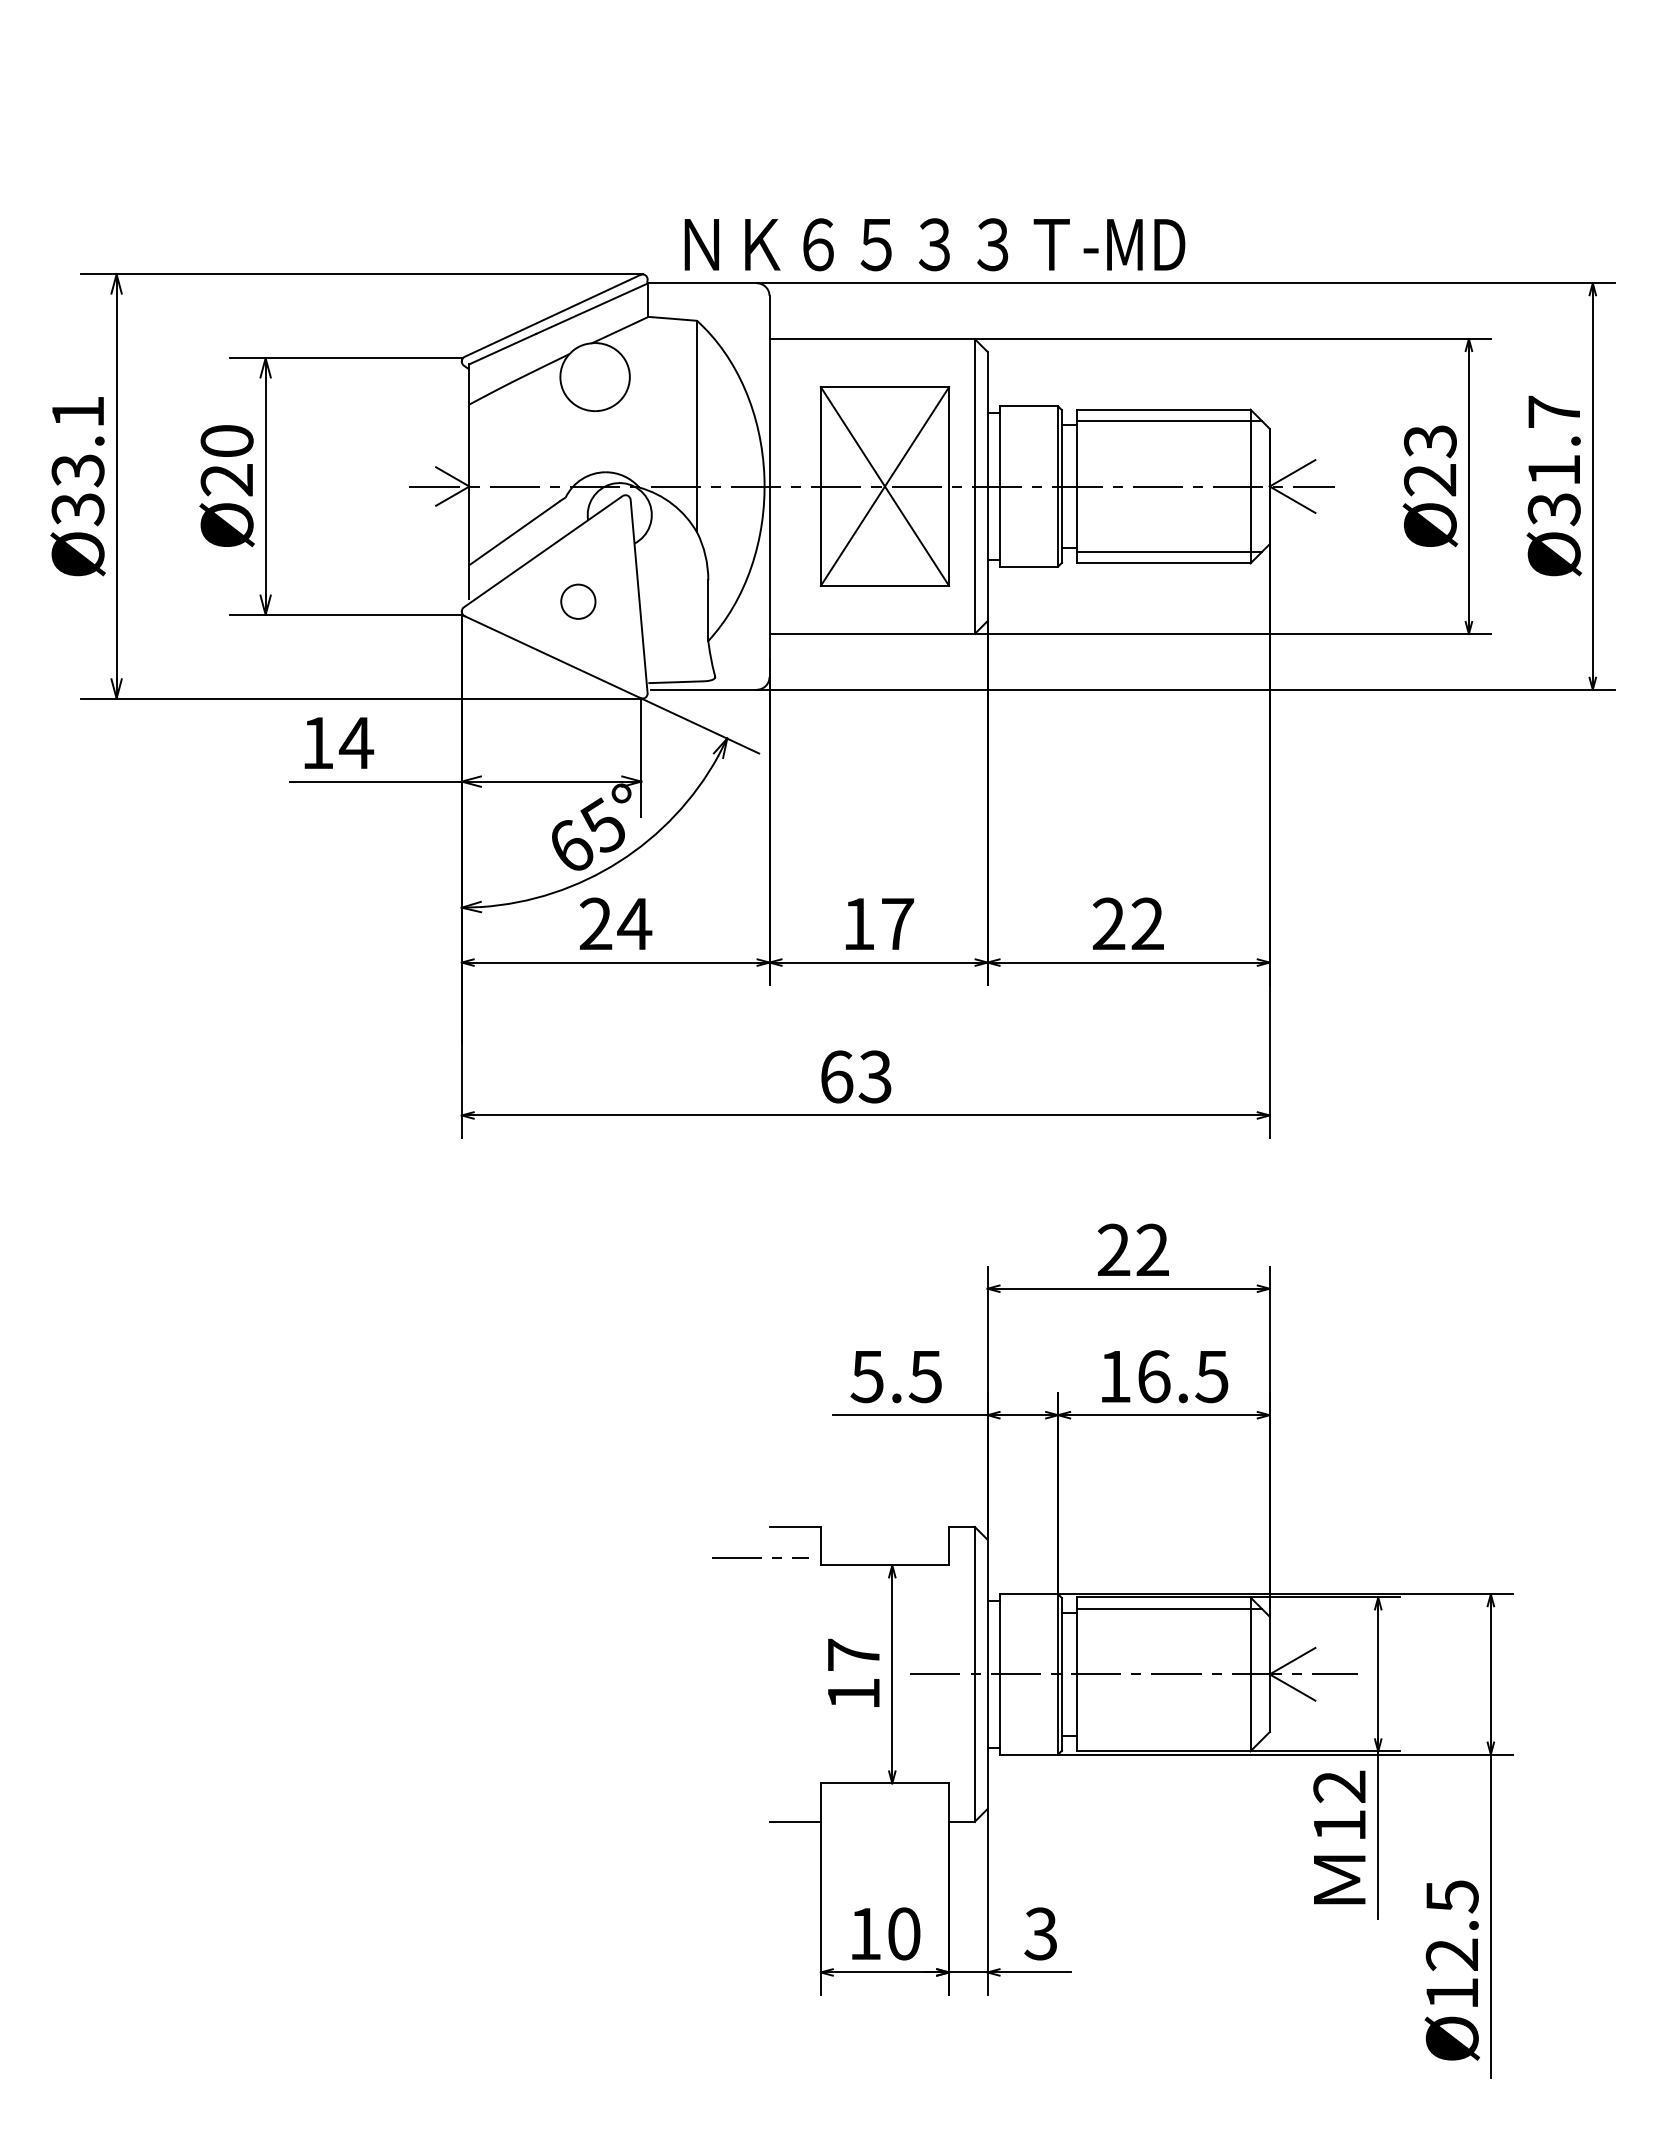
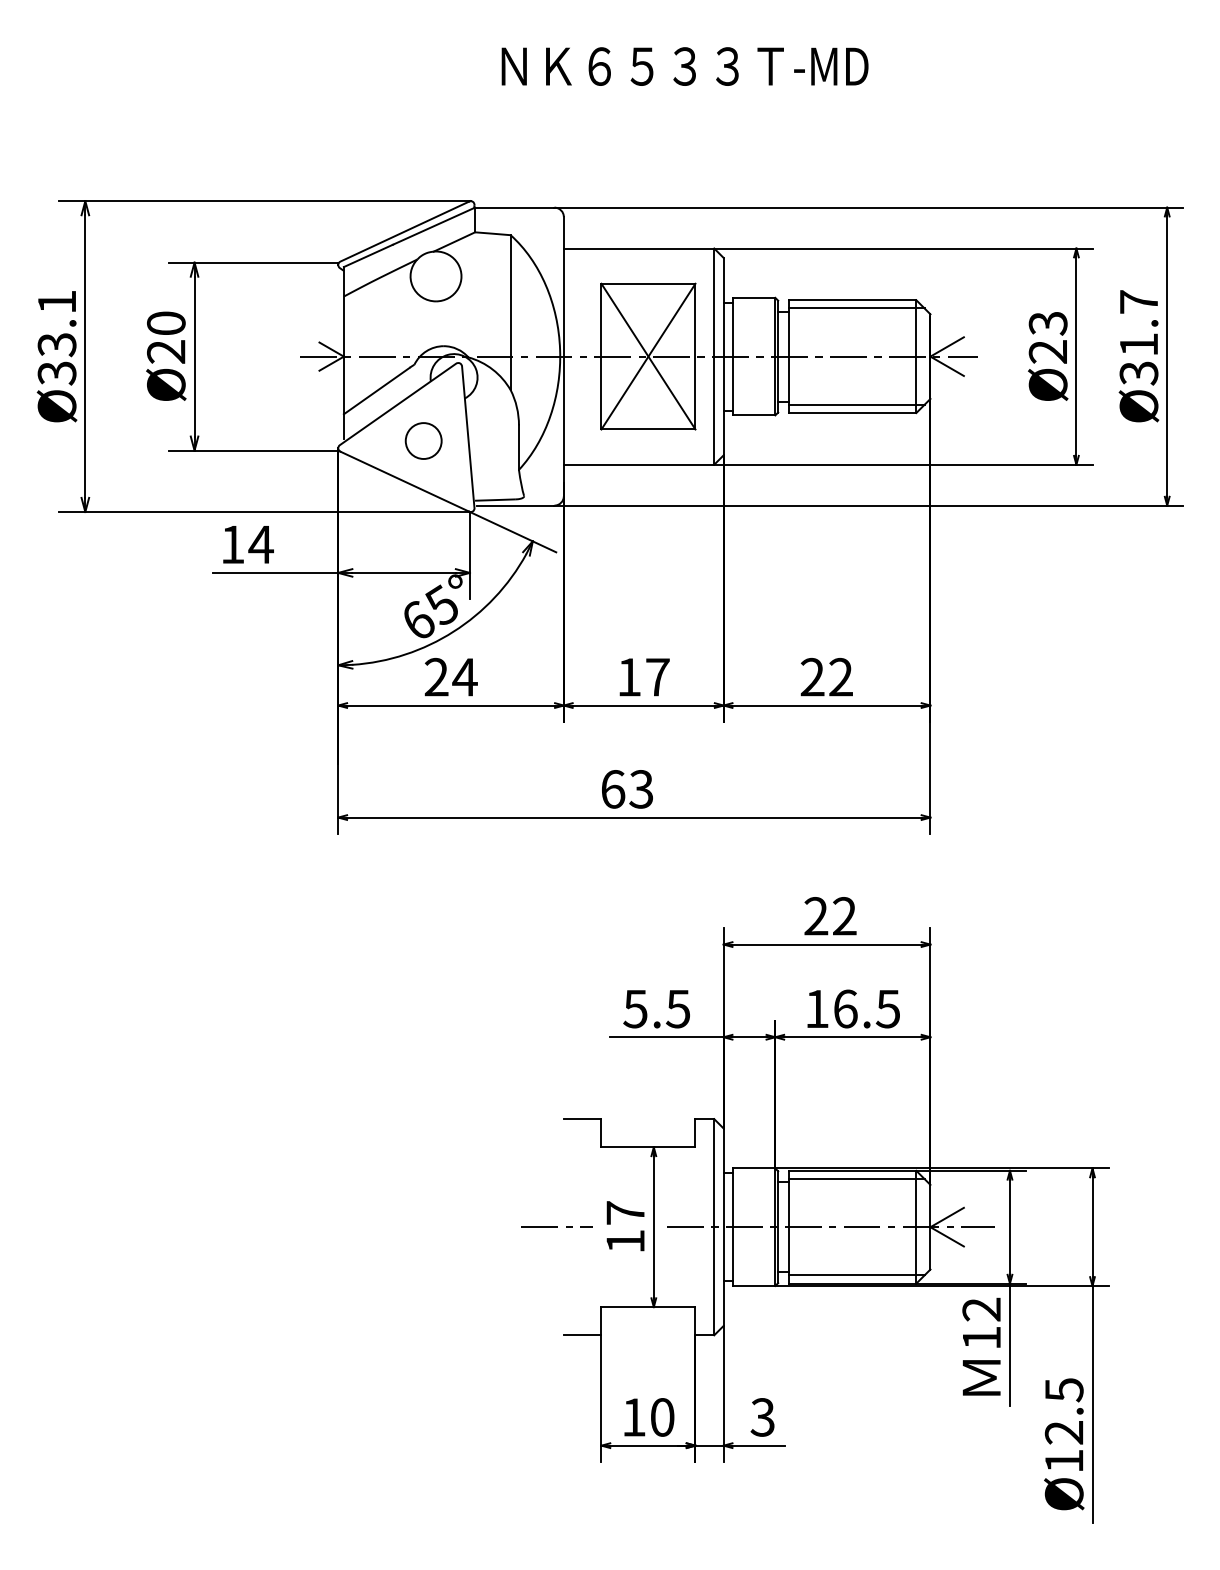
text: (934, 244) -> (684, 66), moved
circle: (578, 601) -> (423, 440), size x1.43
line: (760, 1557) -> (557, 1226), moved
line: (1169, 1740) -> (856, 1275), added

